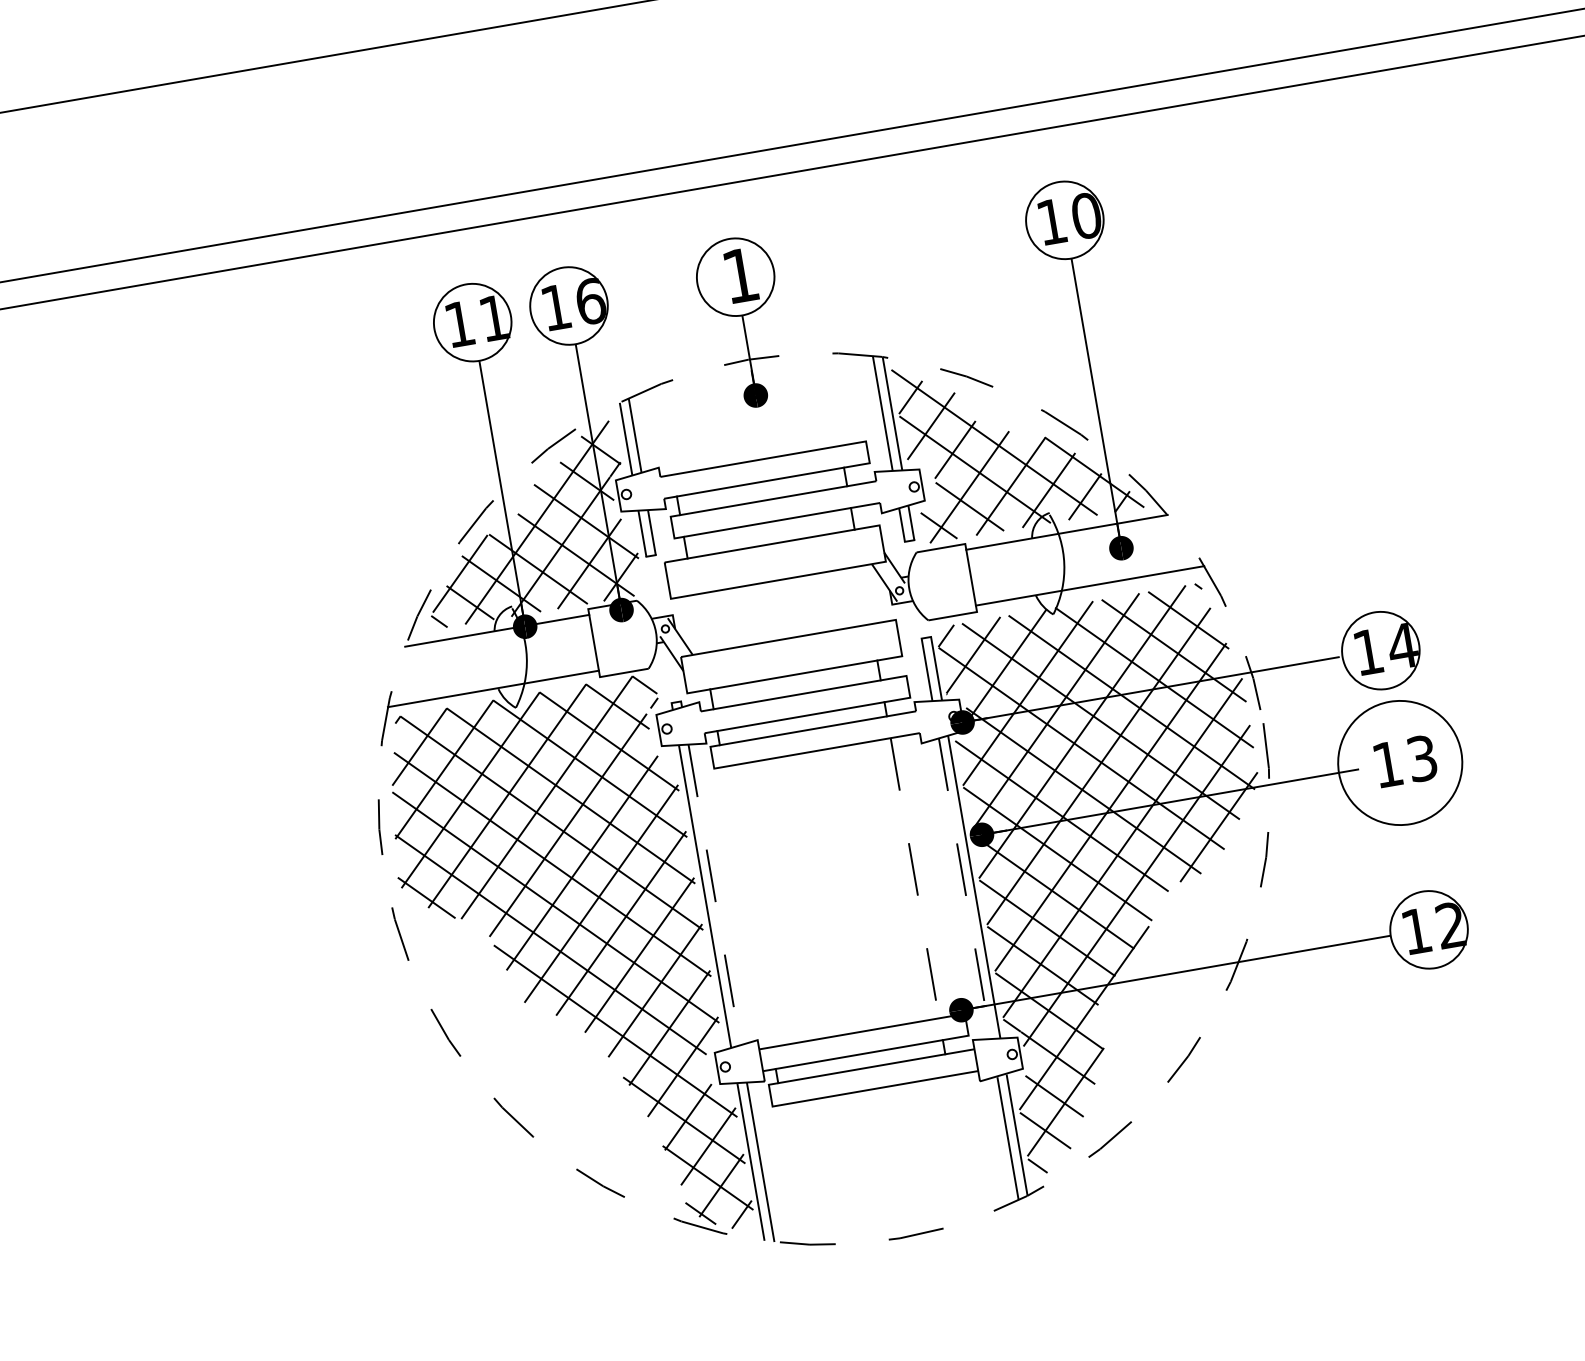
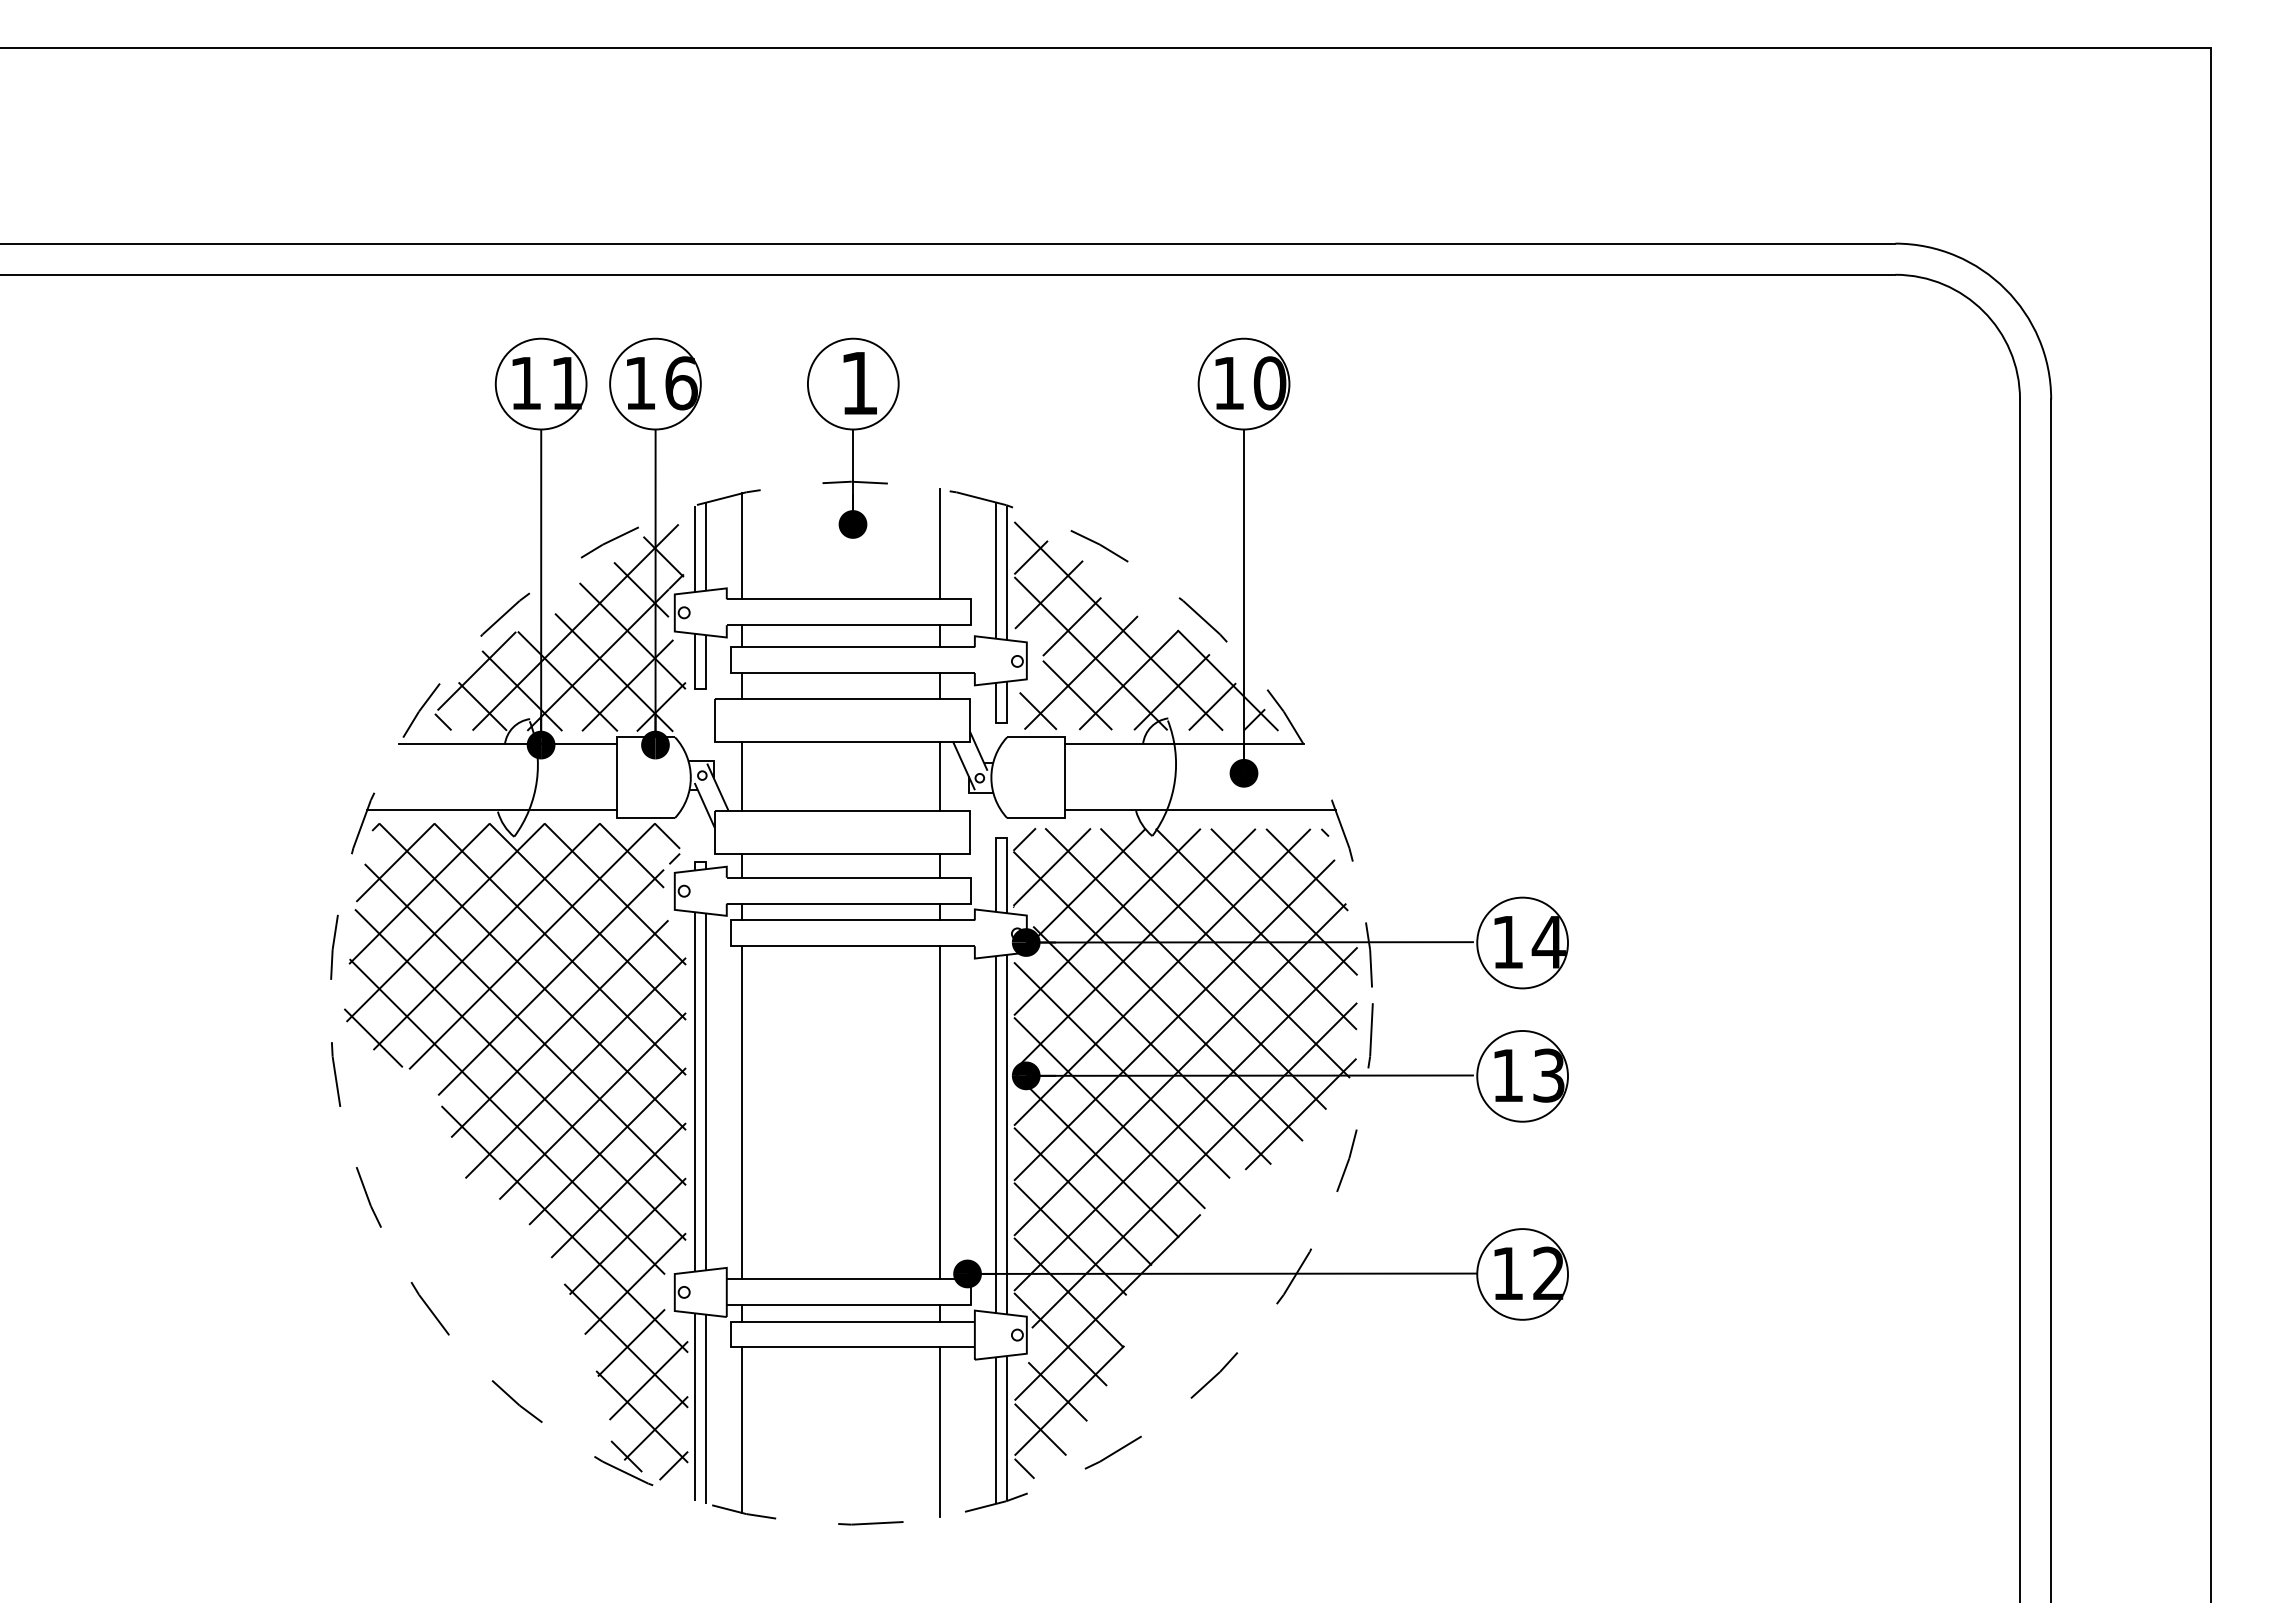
line: (832, 399) -> (940, 544), added
line: (665, 430) -> (741, 546), added
line: (866, 595) -> (940, 776), added
line: (698, 624) -> (741, 776), added
circle: (1400, 762) -> (1522, 1075), size x0.62
line: (915, 878) -> (940, 1113), dashed -> solid
line: (964, 889) -> (995, 1135), dashed -> solid
line: (714, 895) -> (705, 1092), dashed -> solid
line: (747, 907) -> (741, 1112), added
line: (961, 1147) -> (940, 1432), added
line: (793, 1174) -> (741, 1430), added

